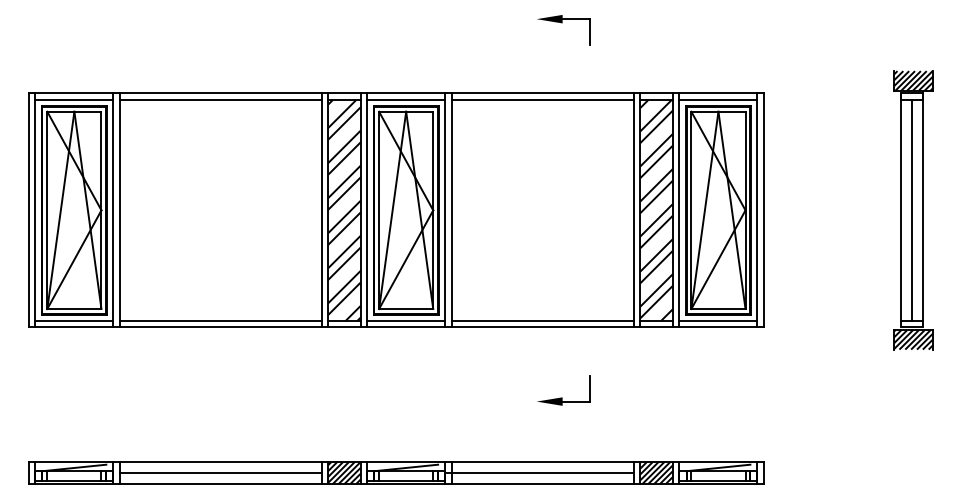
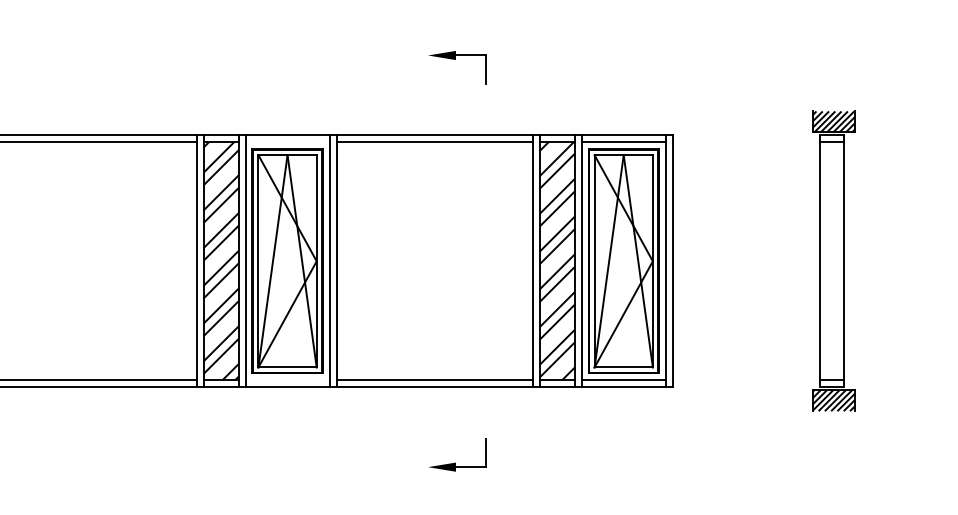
line: (406, 99) -> (287, 141), removed
line: (911, 209) -> (831, 260), removed
line: (406, 320) -> (287, 379), removed

